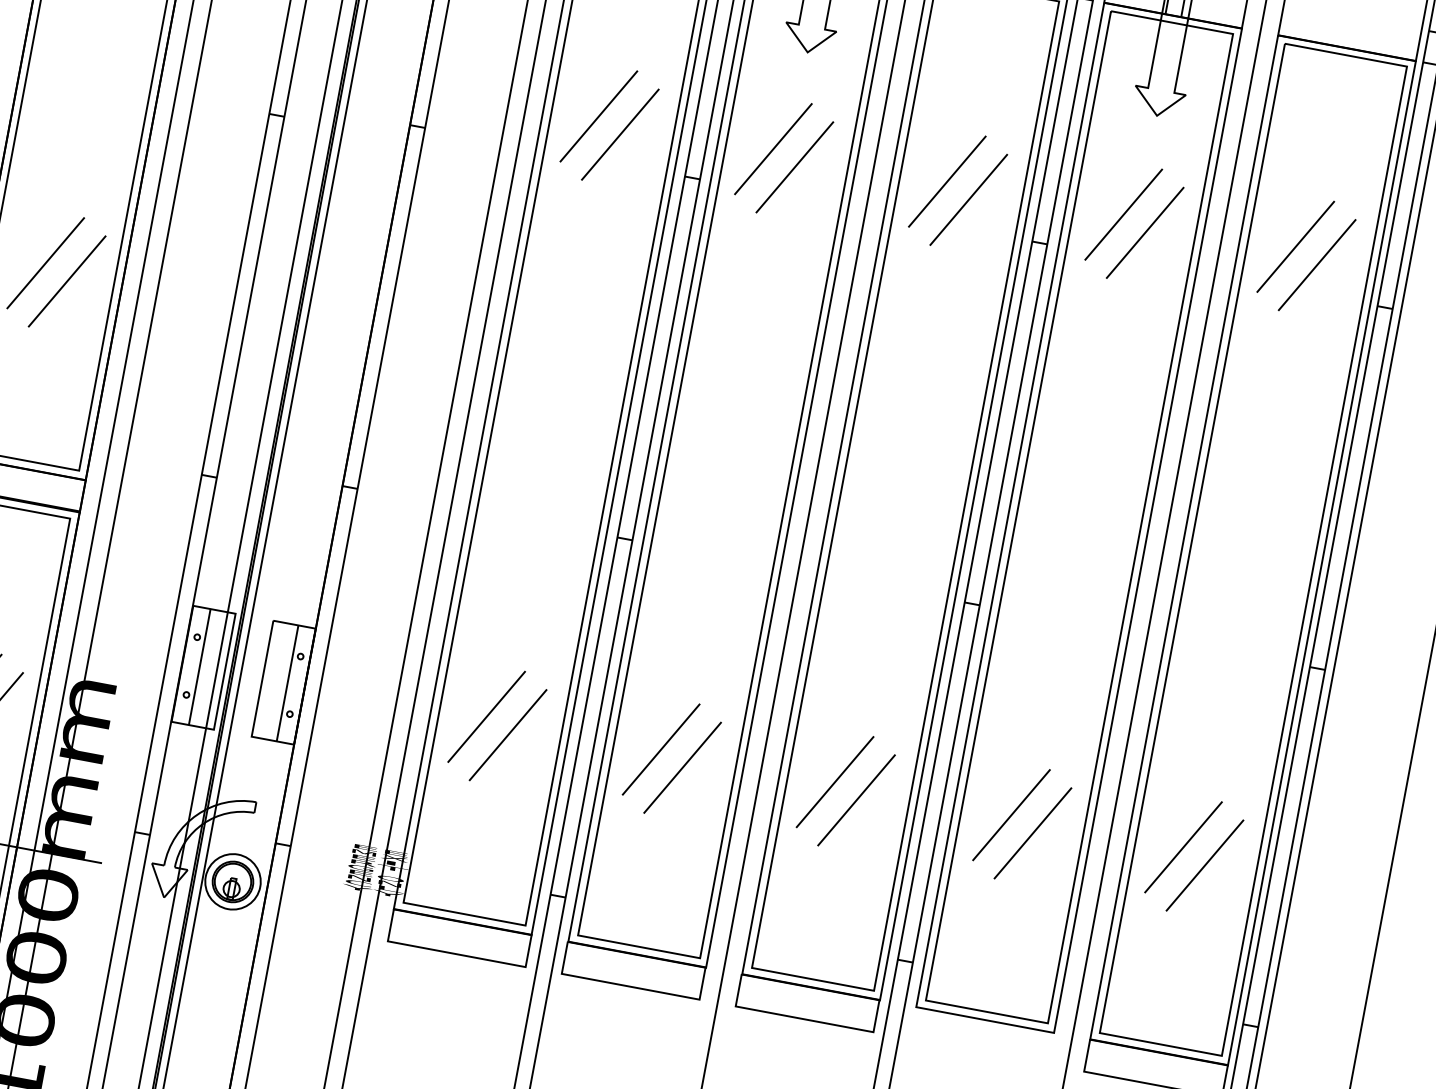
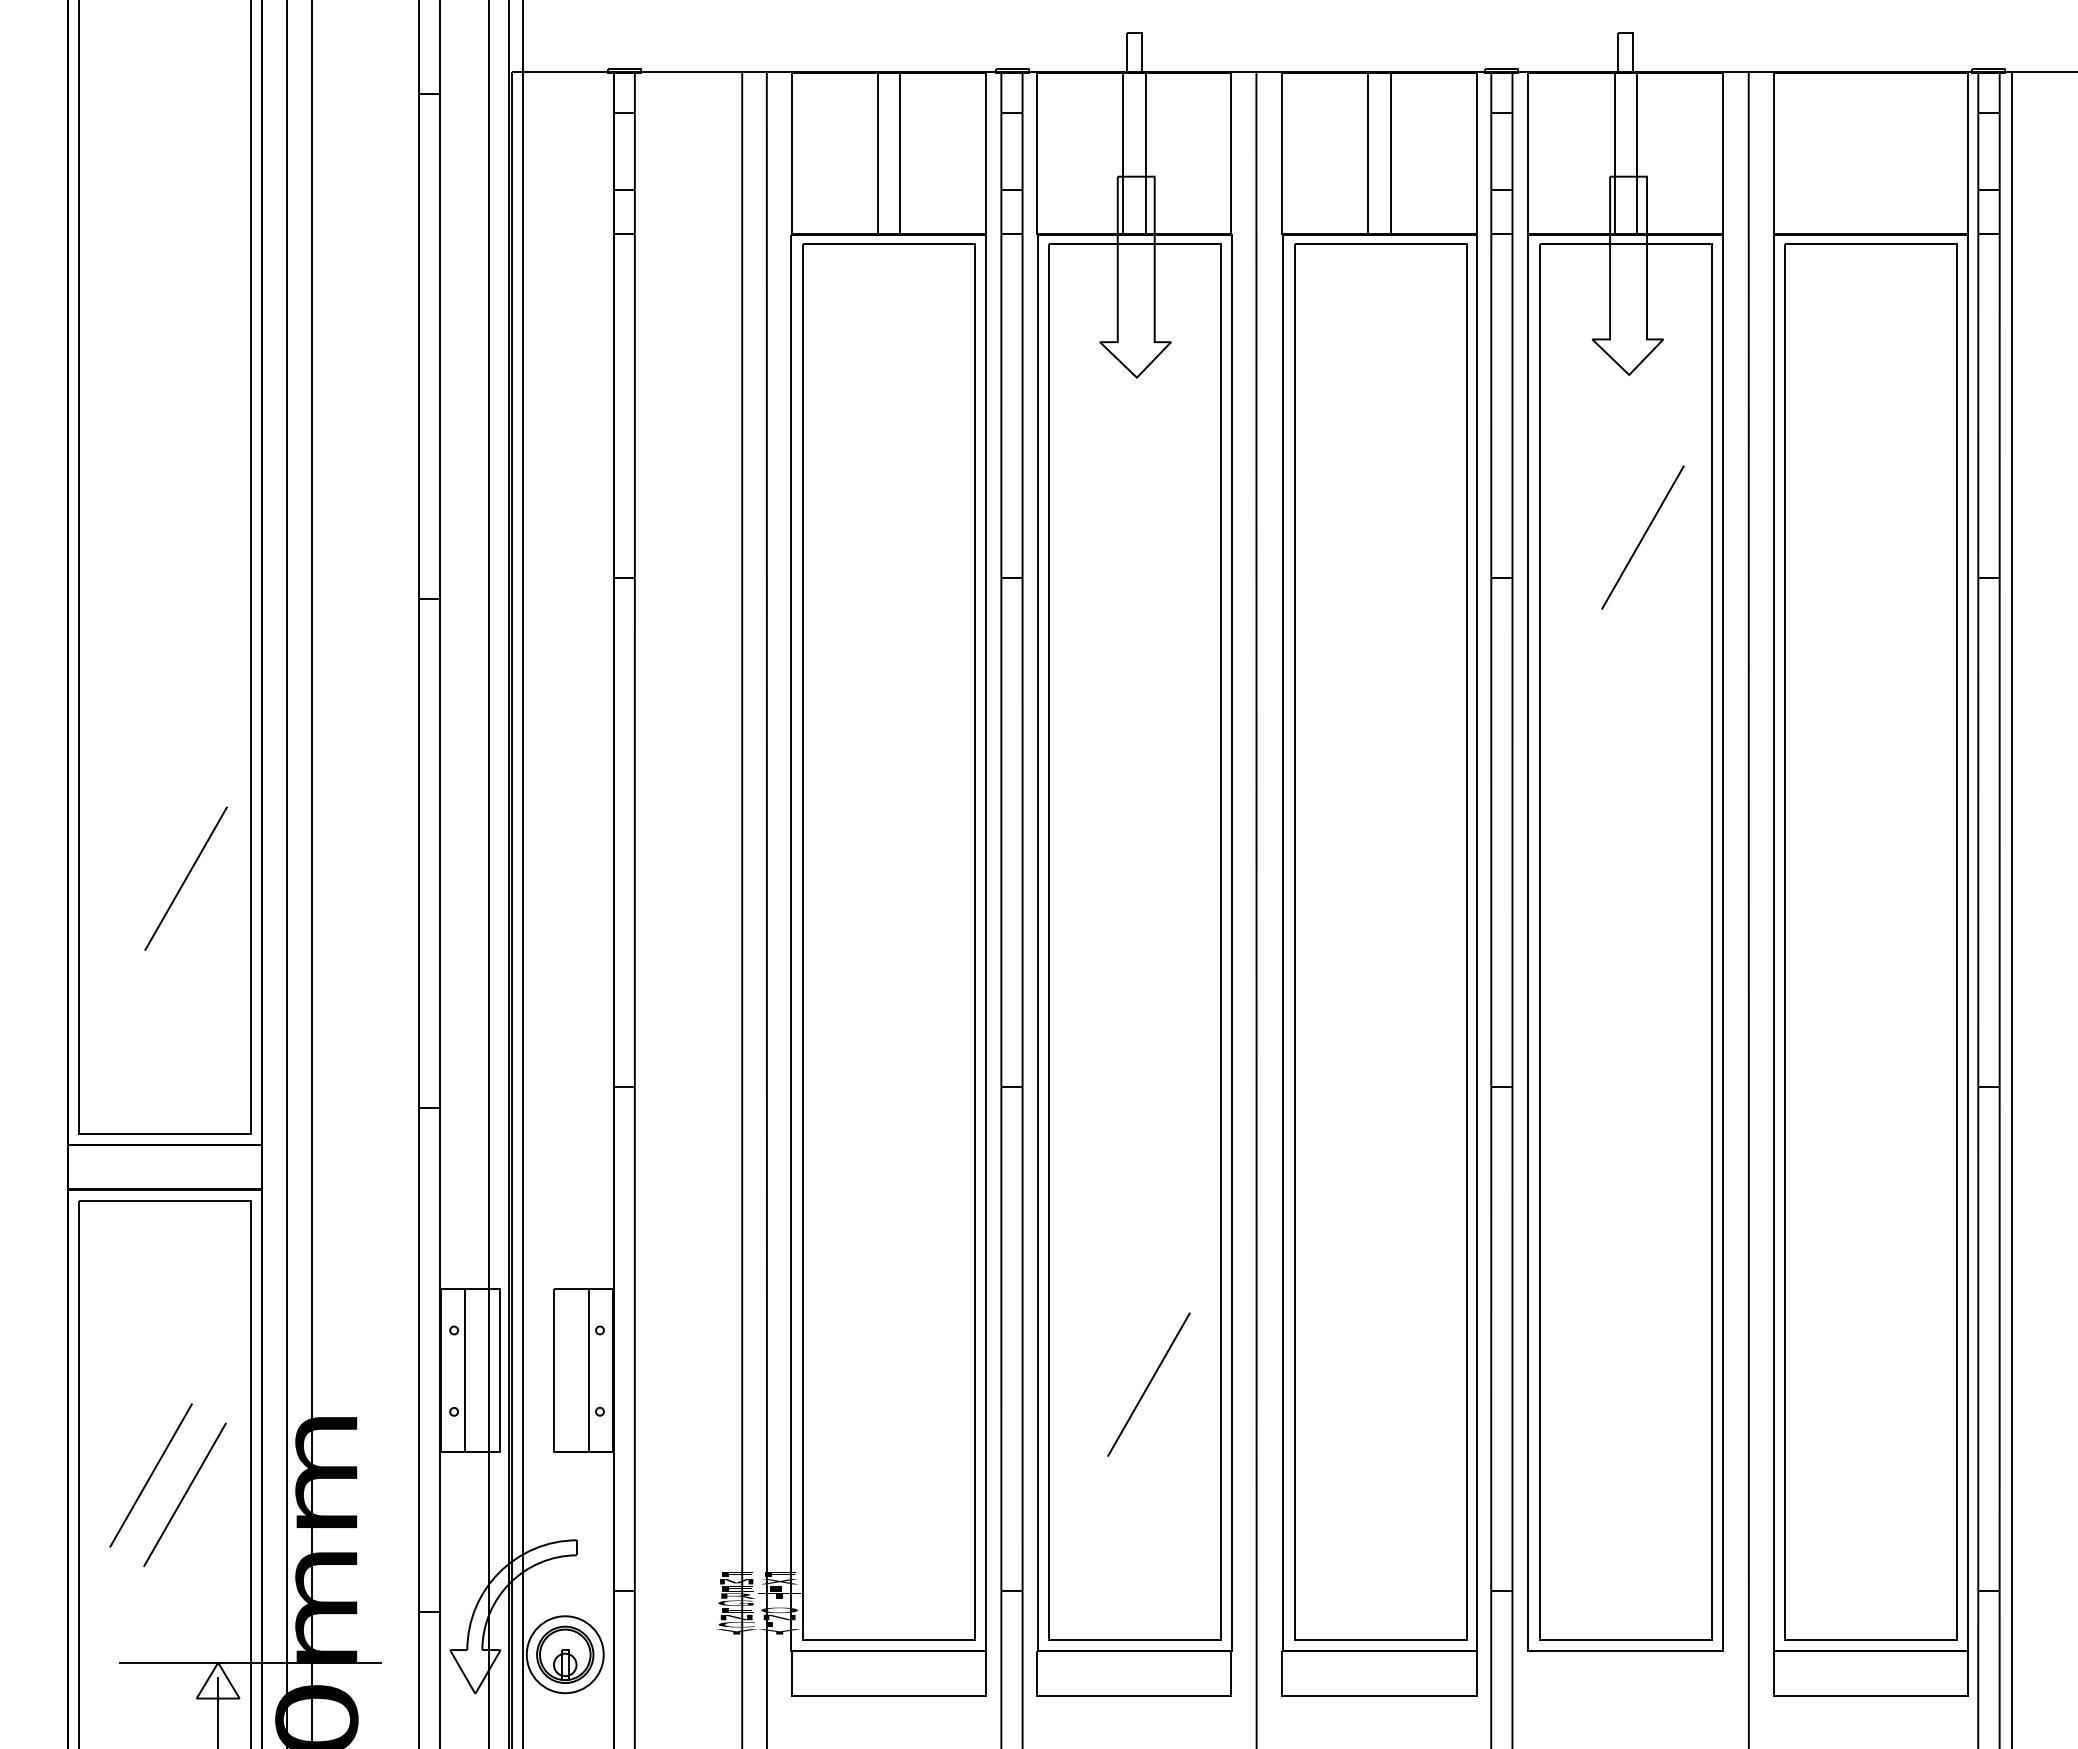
line: (598, 116) -> (868, 518), removed
line: (620, 134) -> (902, 537), removed
line: (773, 149) -> (1114, 518), removed
line: (794, 167) -> (1148, 537), removed
line: (946, 181) -> (1359, 518), removed
line: (968, 199) -> (1393, 537), removed
line: (1123, 214) -> (1608, 518), removed
line: (1295, 247) -> (1851, 518), removed
line: (45, 263) -> (151, 859), removed
line: (1317, 265) -> (1885, 537), removed
line: (486, 717) -> (868, 1365), removed
line: (507, 735) -> (902, 1384), removed
line: (660, 749) -> (1114, 1365), removed
line: (835, 782) -> (1360, 1365), removed
line: (856, 800) -> (1394, 1384), removed
line: (1010, 815) -> (1608, 1365), removed
line: (1032, 833) -> (1642, 1384), removed
line: (1183, 847) -> (1851, 1365), removed
line: (1204, 865) -> (1885, 1384), removed

